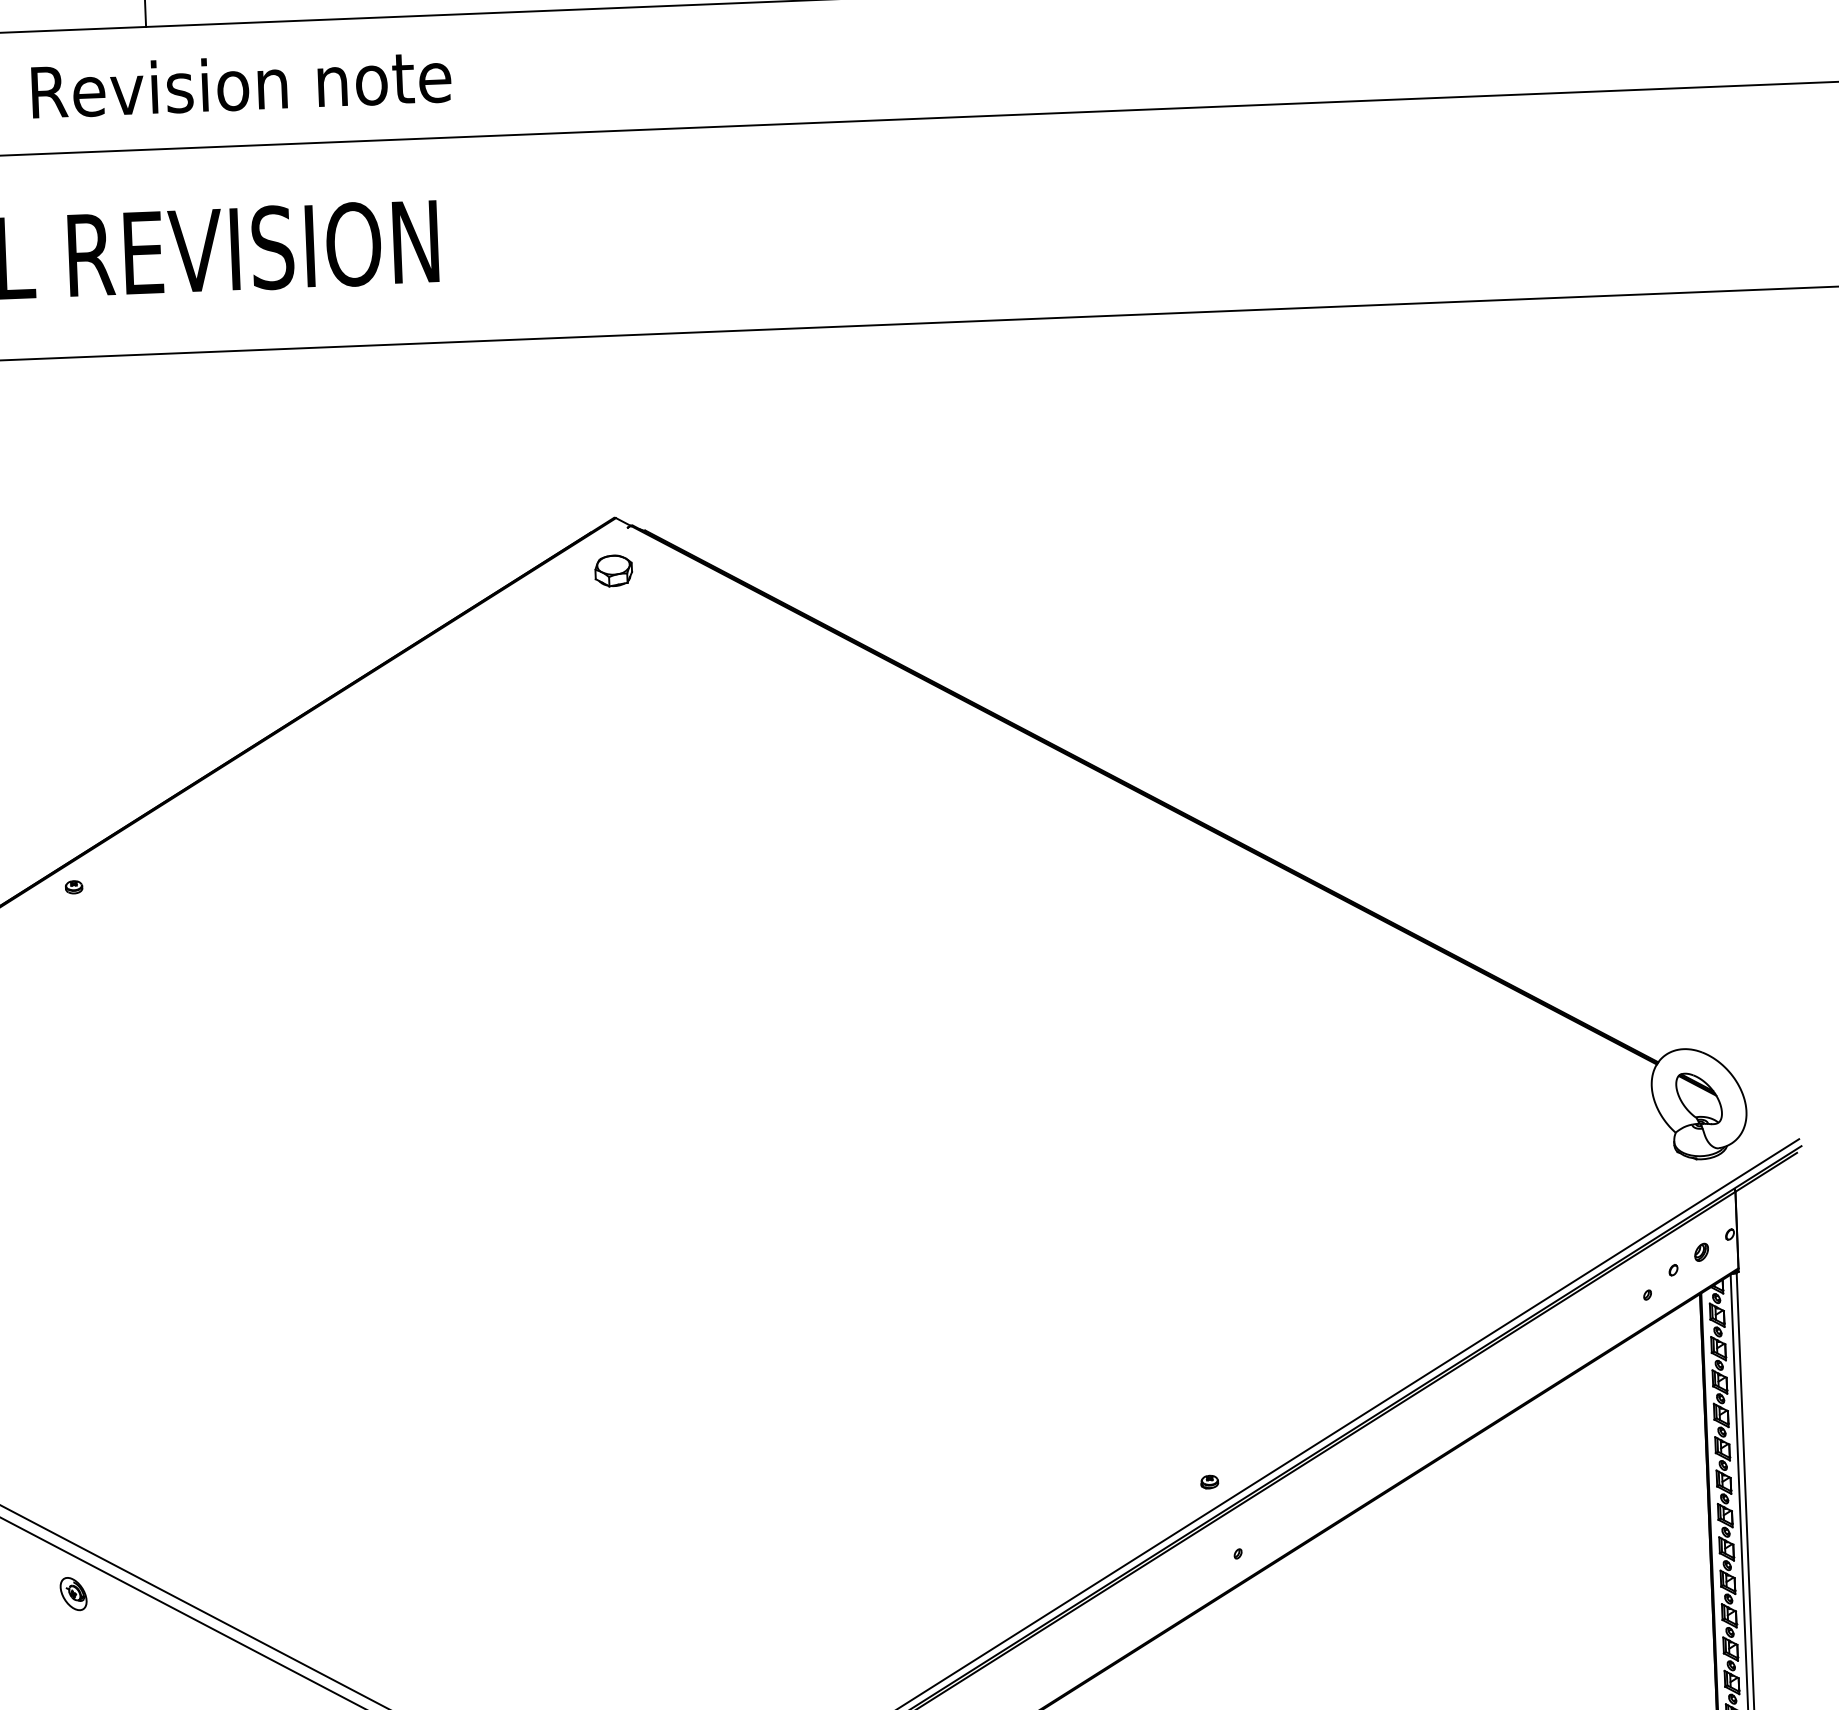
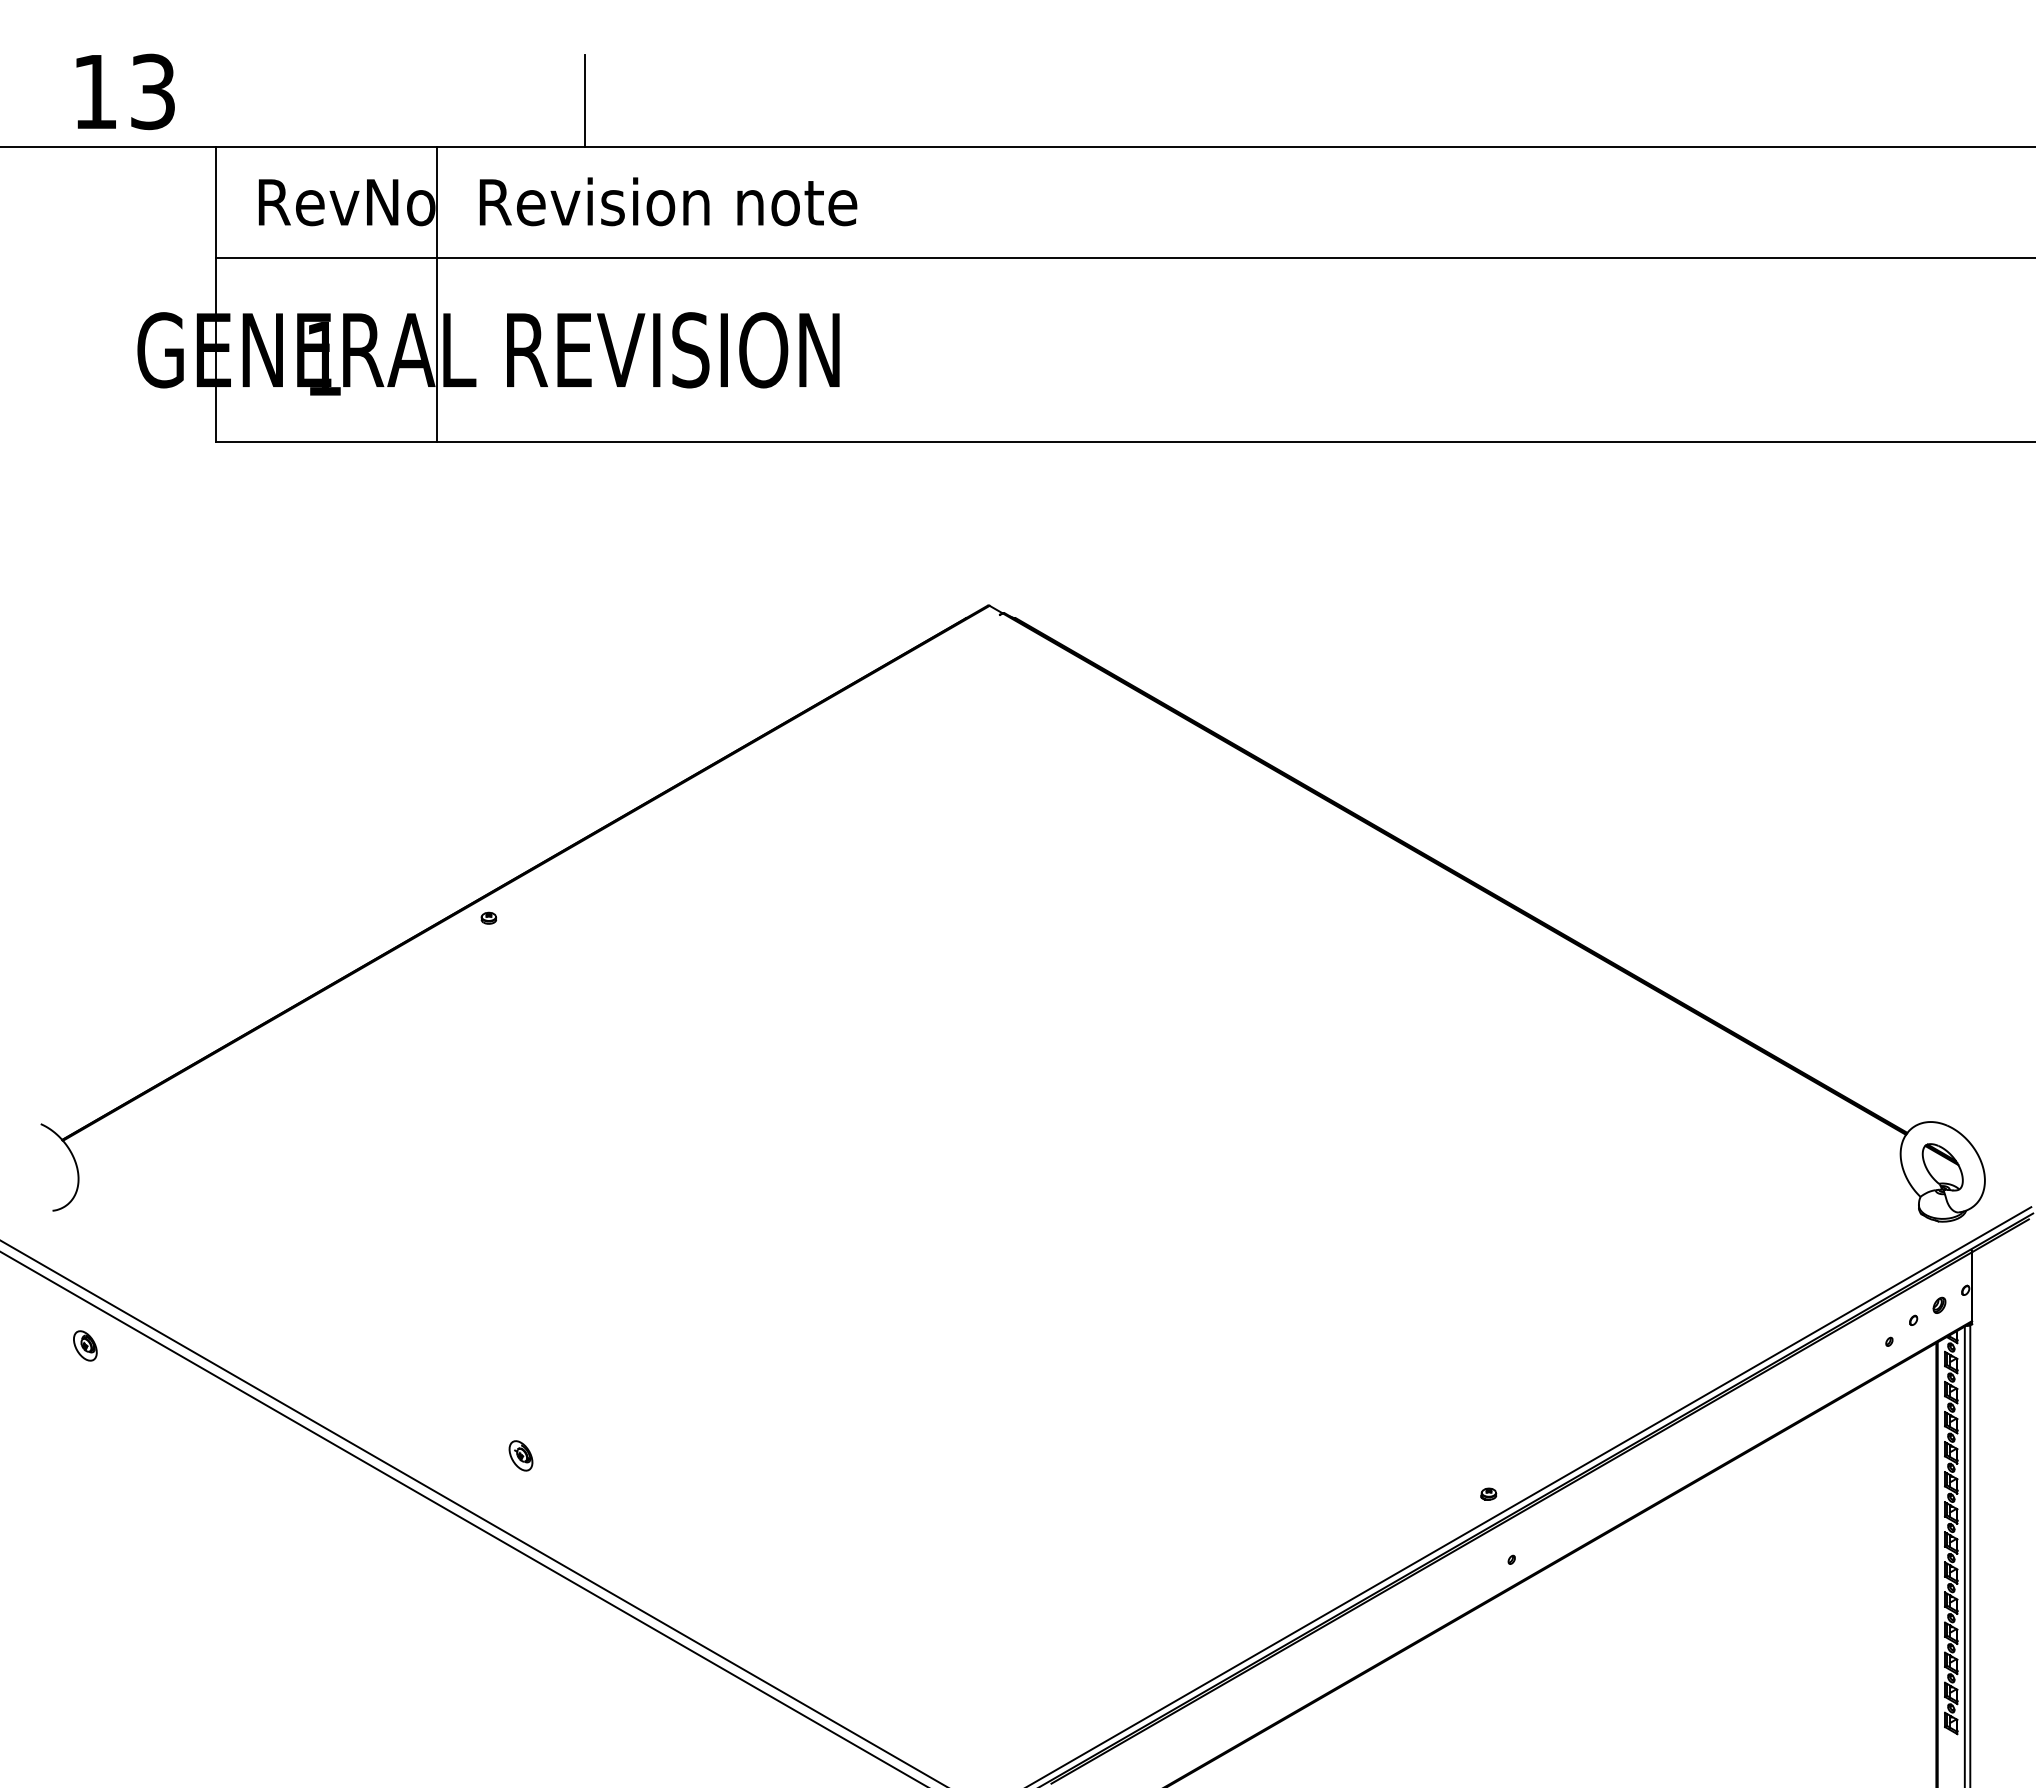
part: (613, 571) -> (985, 653), removed
part: (73, 1593) -> (520, 1455), moved

